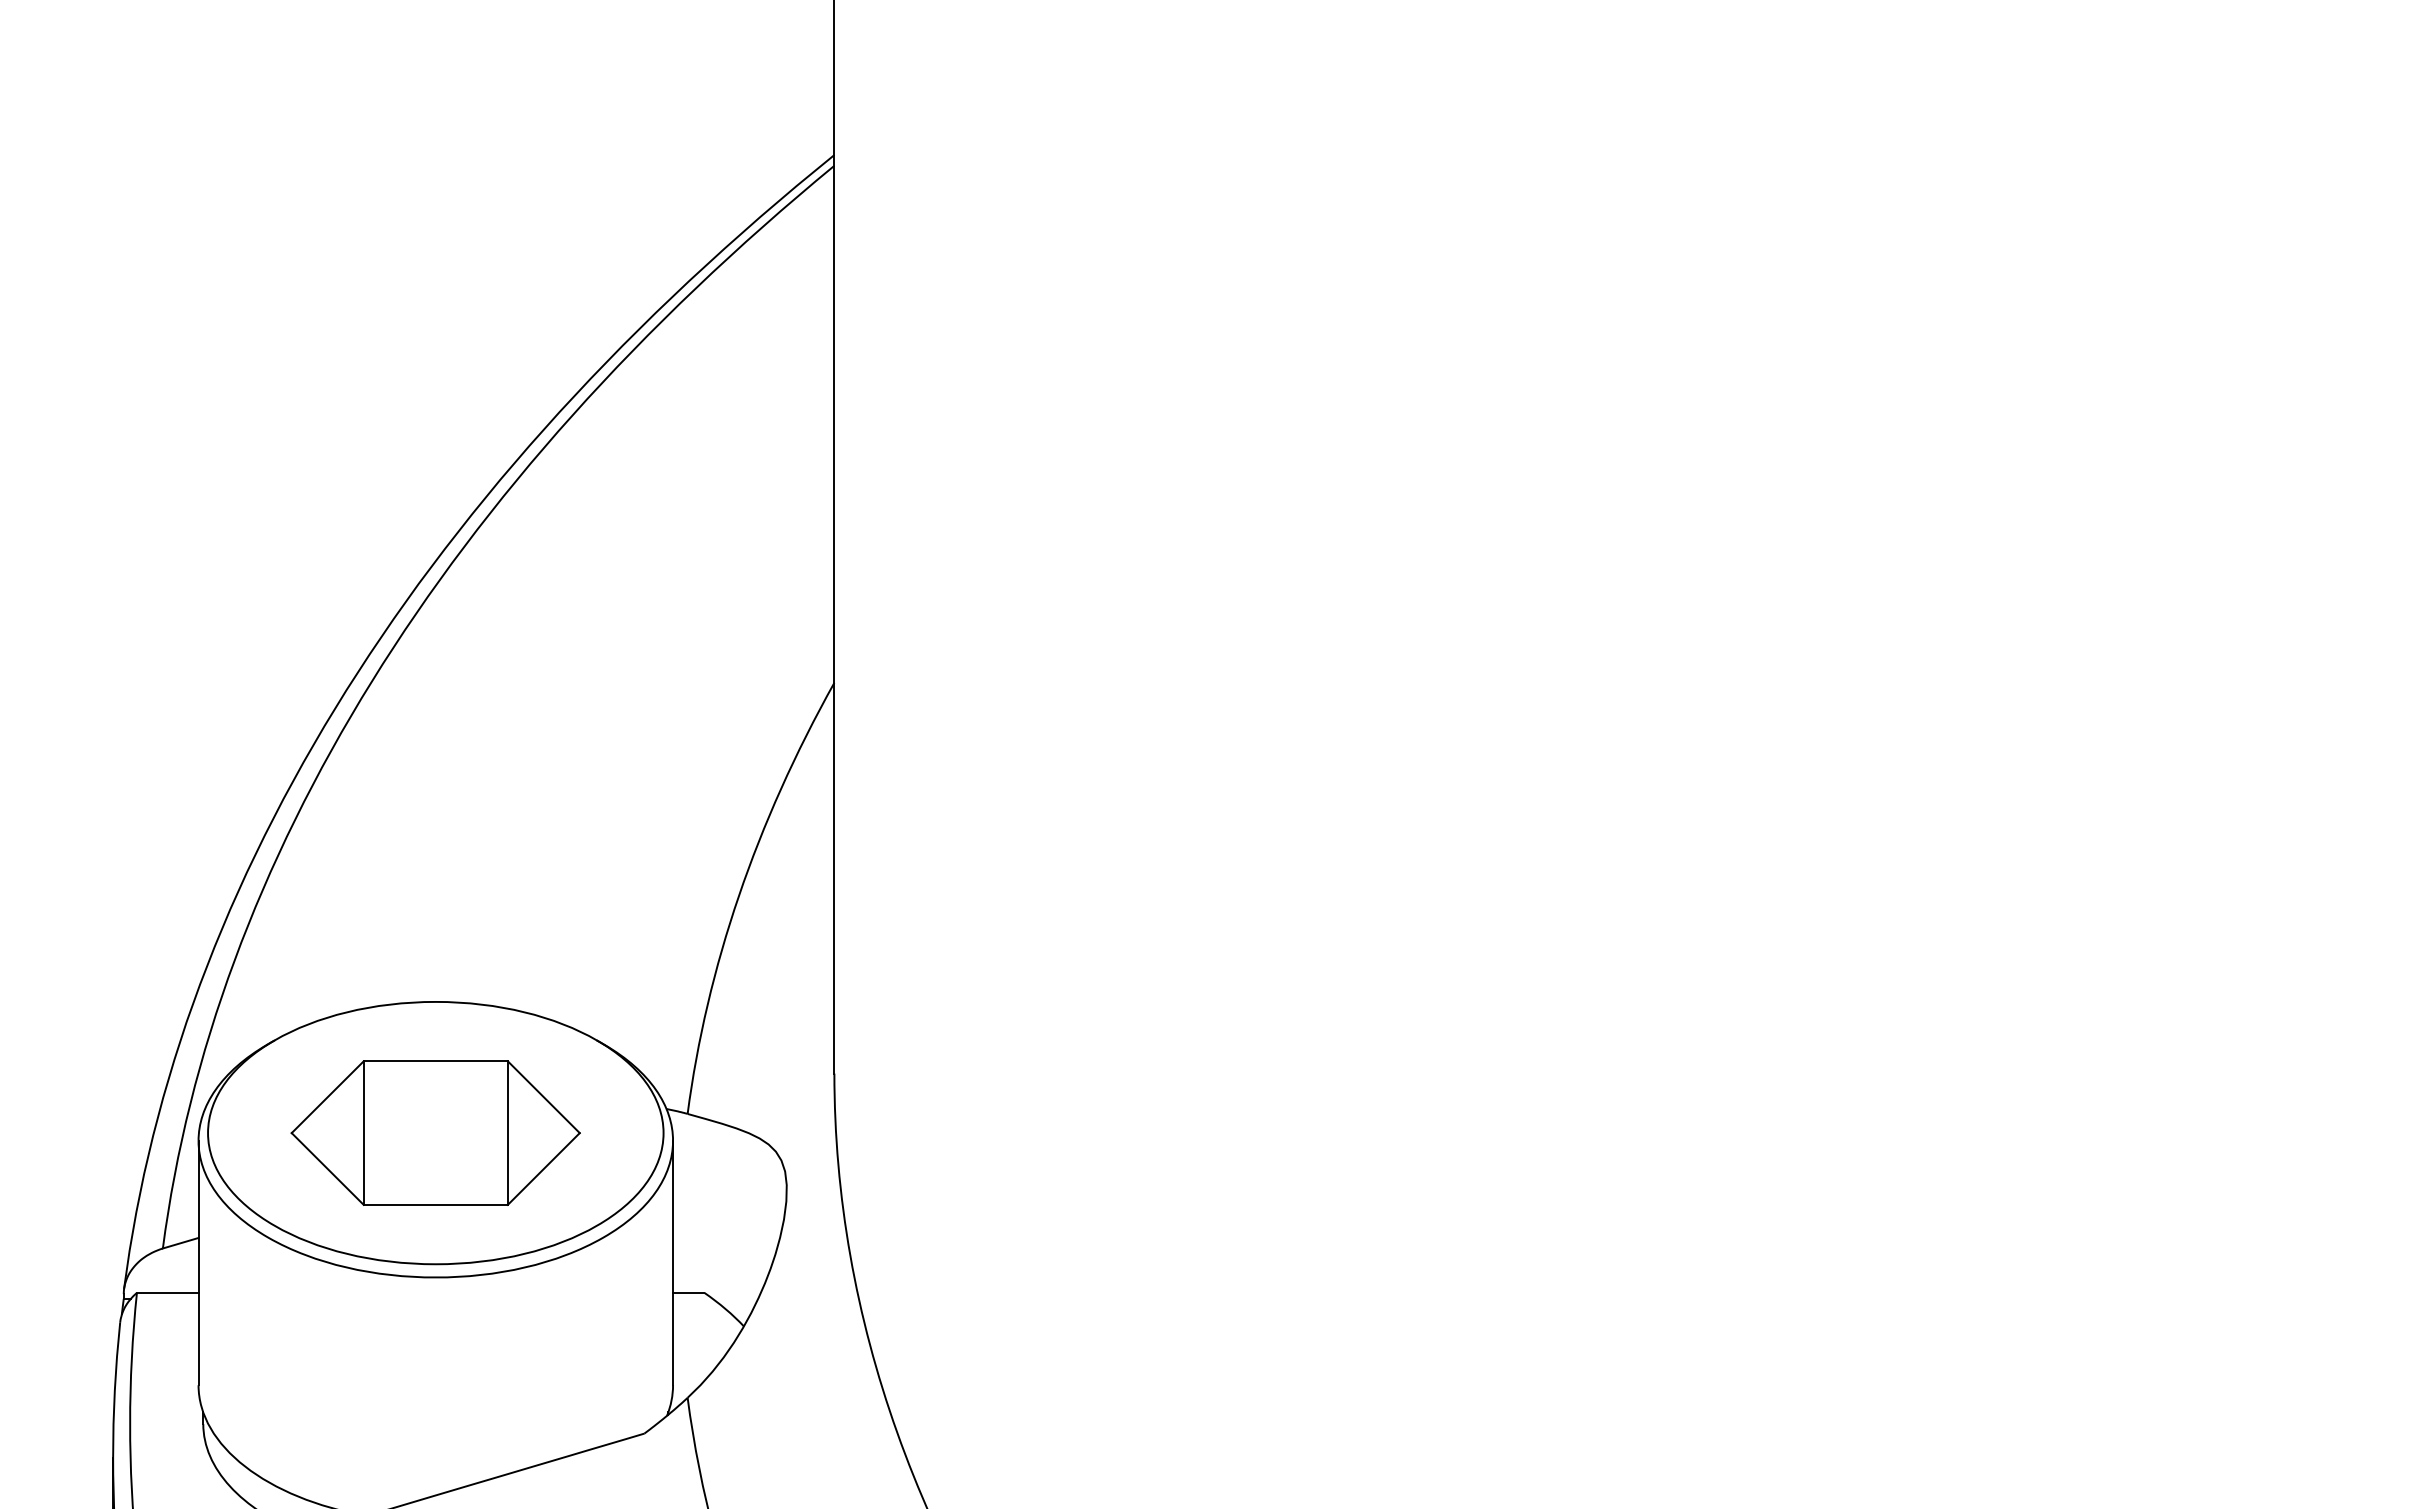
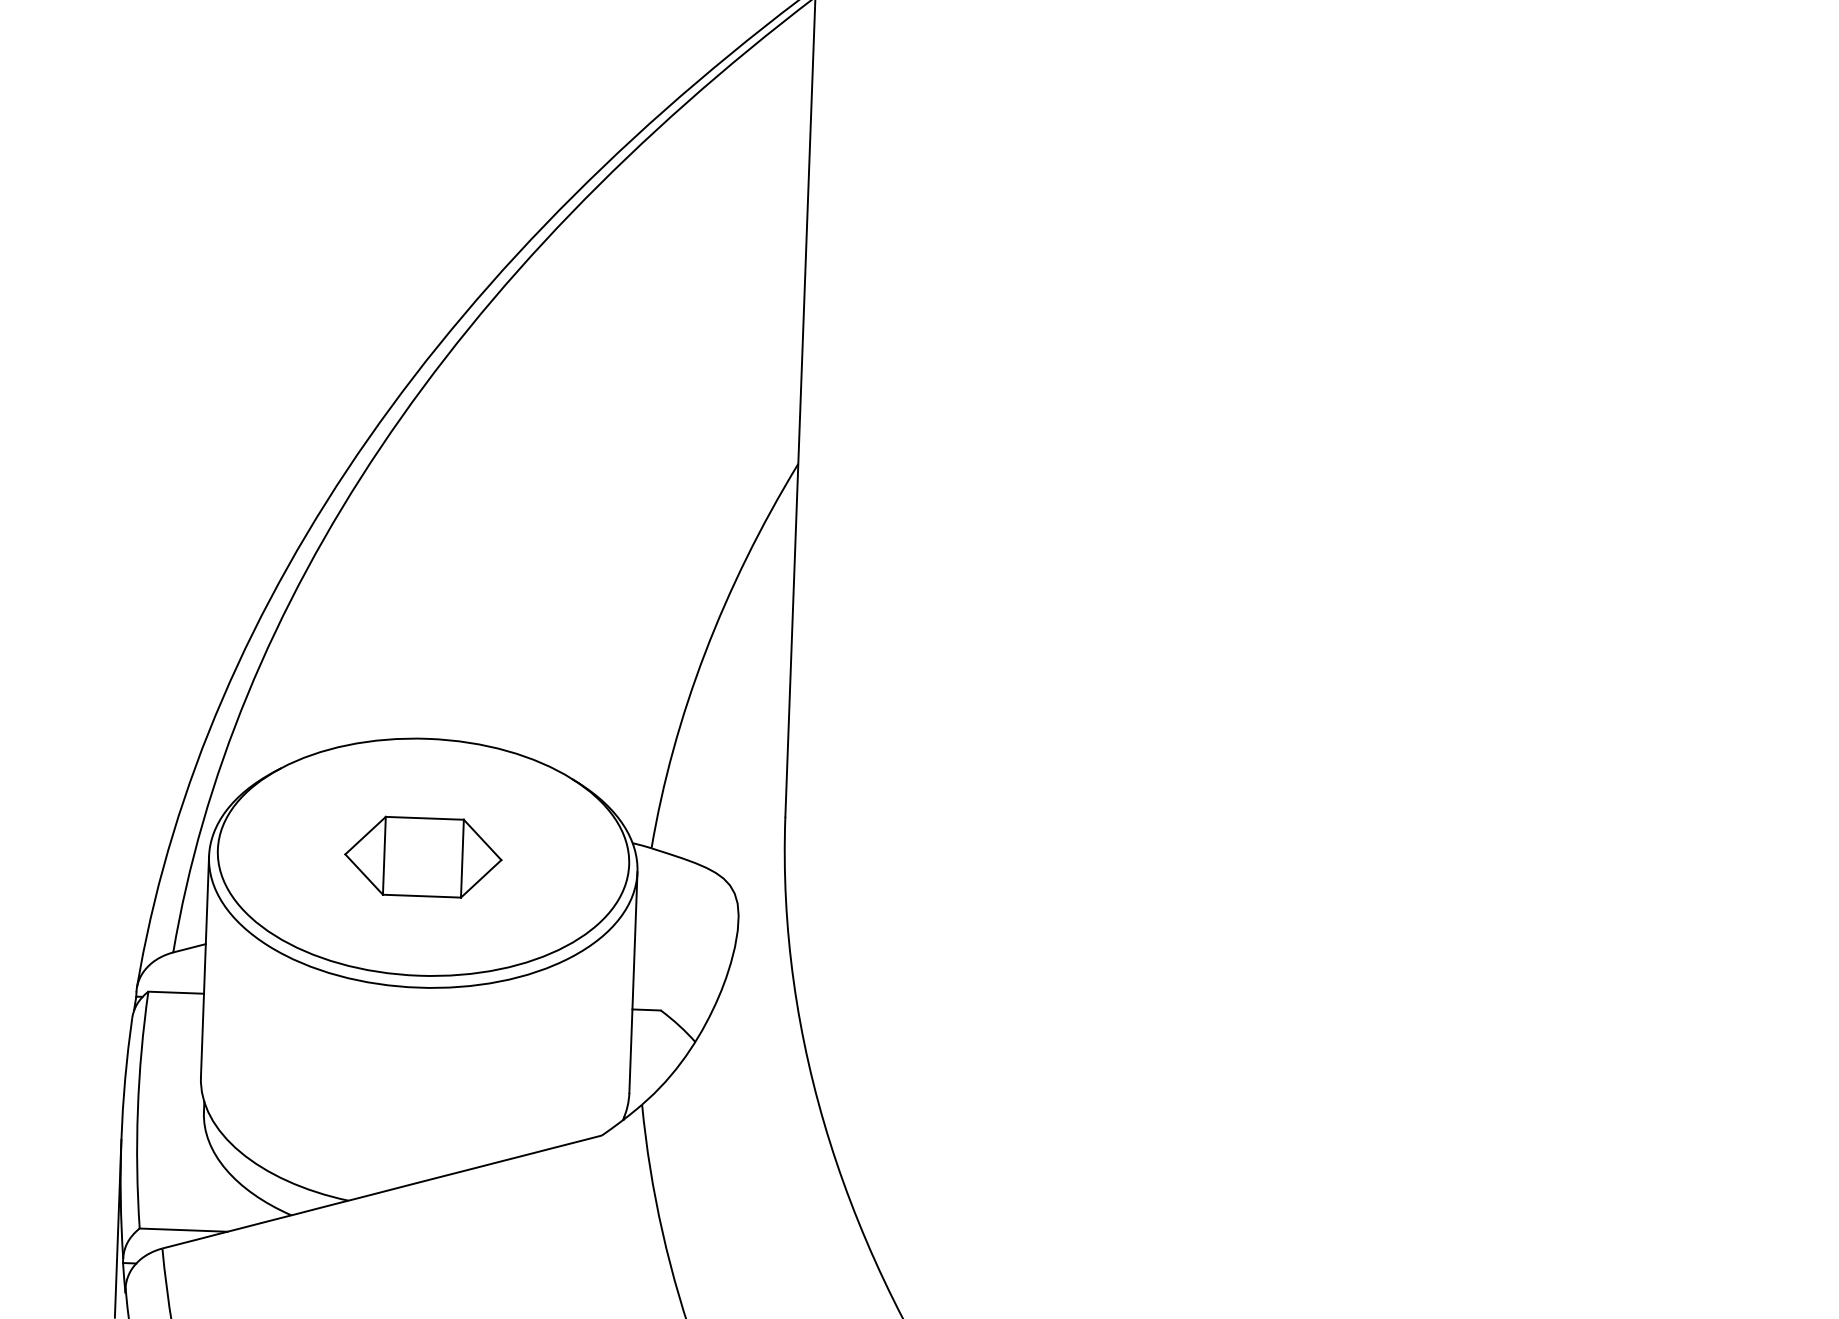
part: (435, 1132) -> (423, 856), size x0.6

